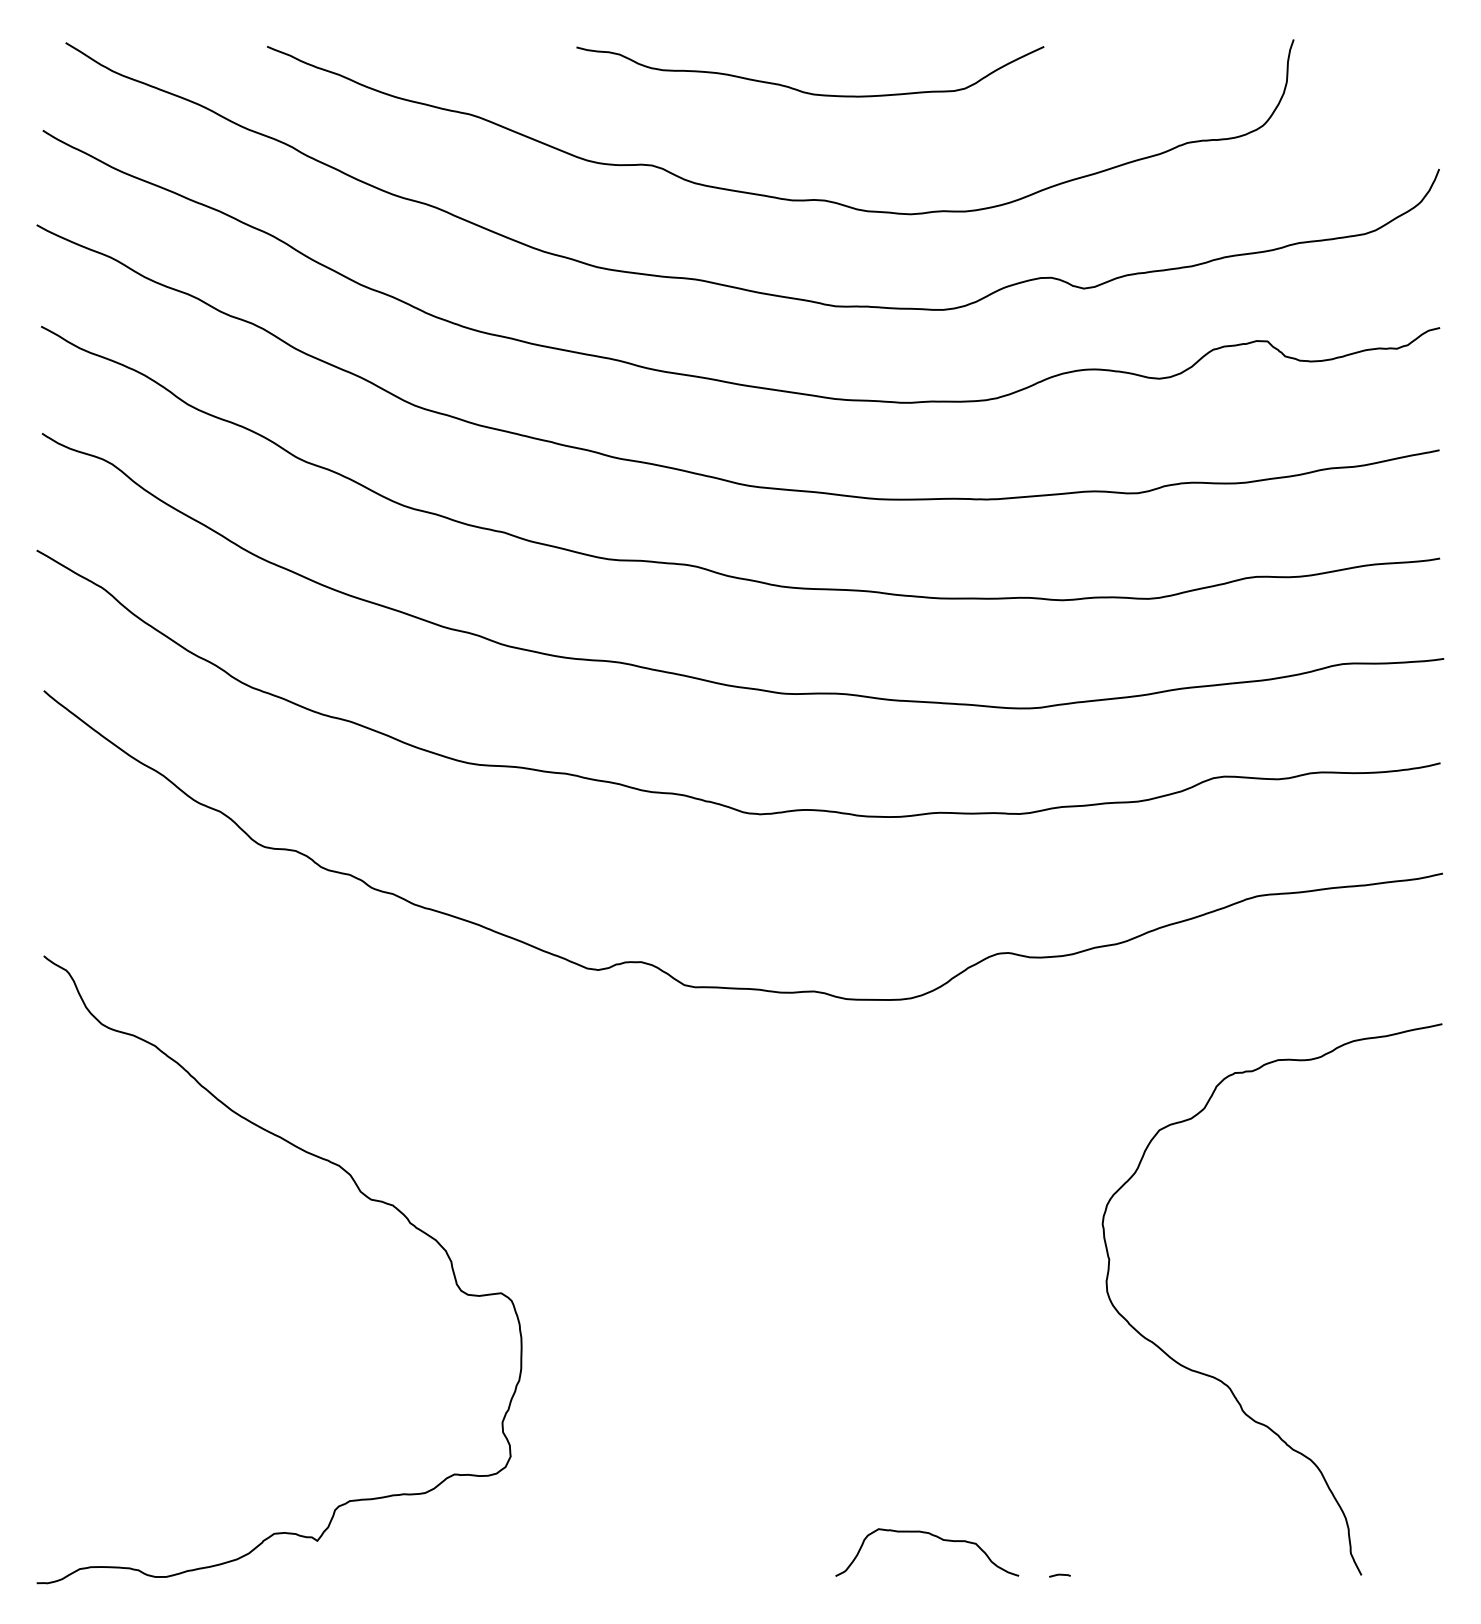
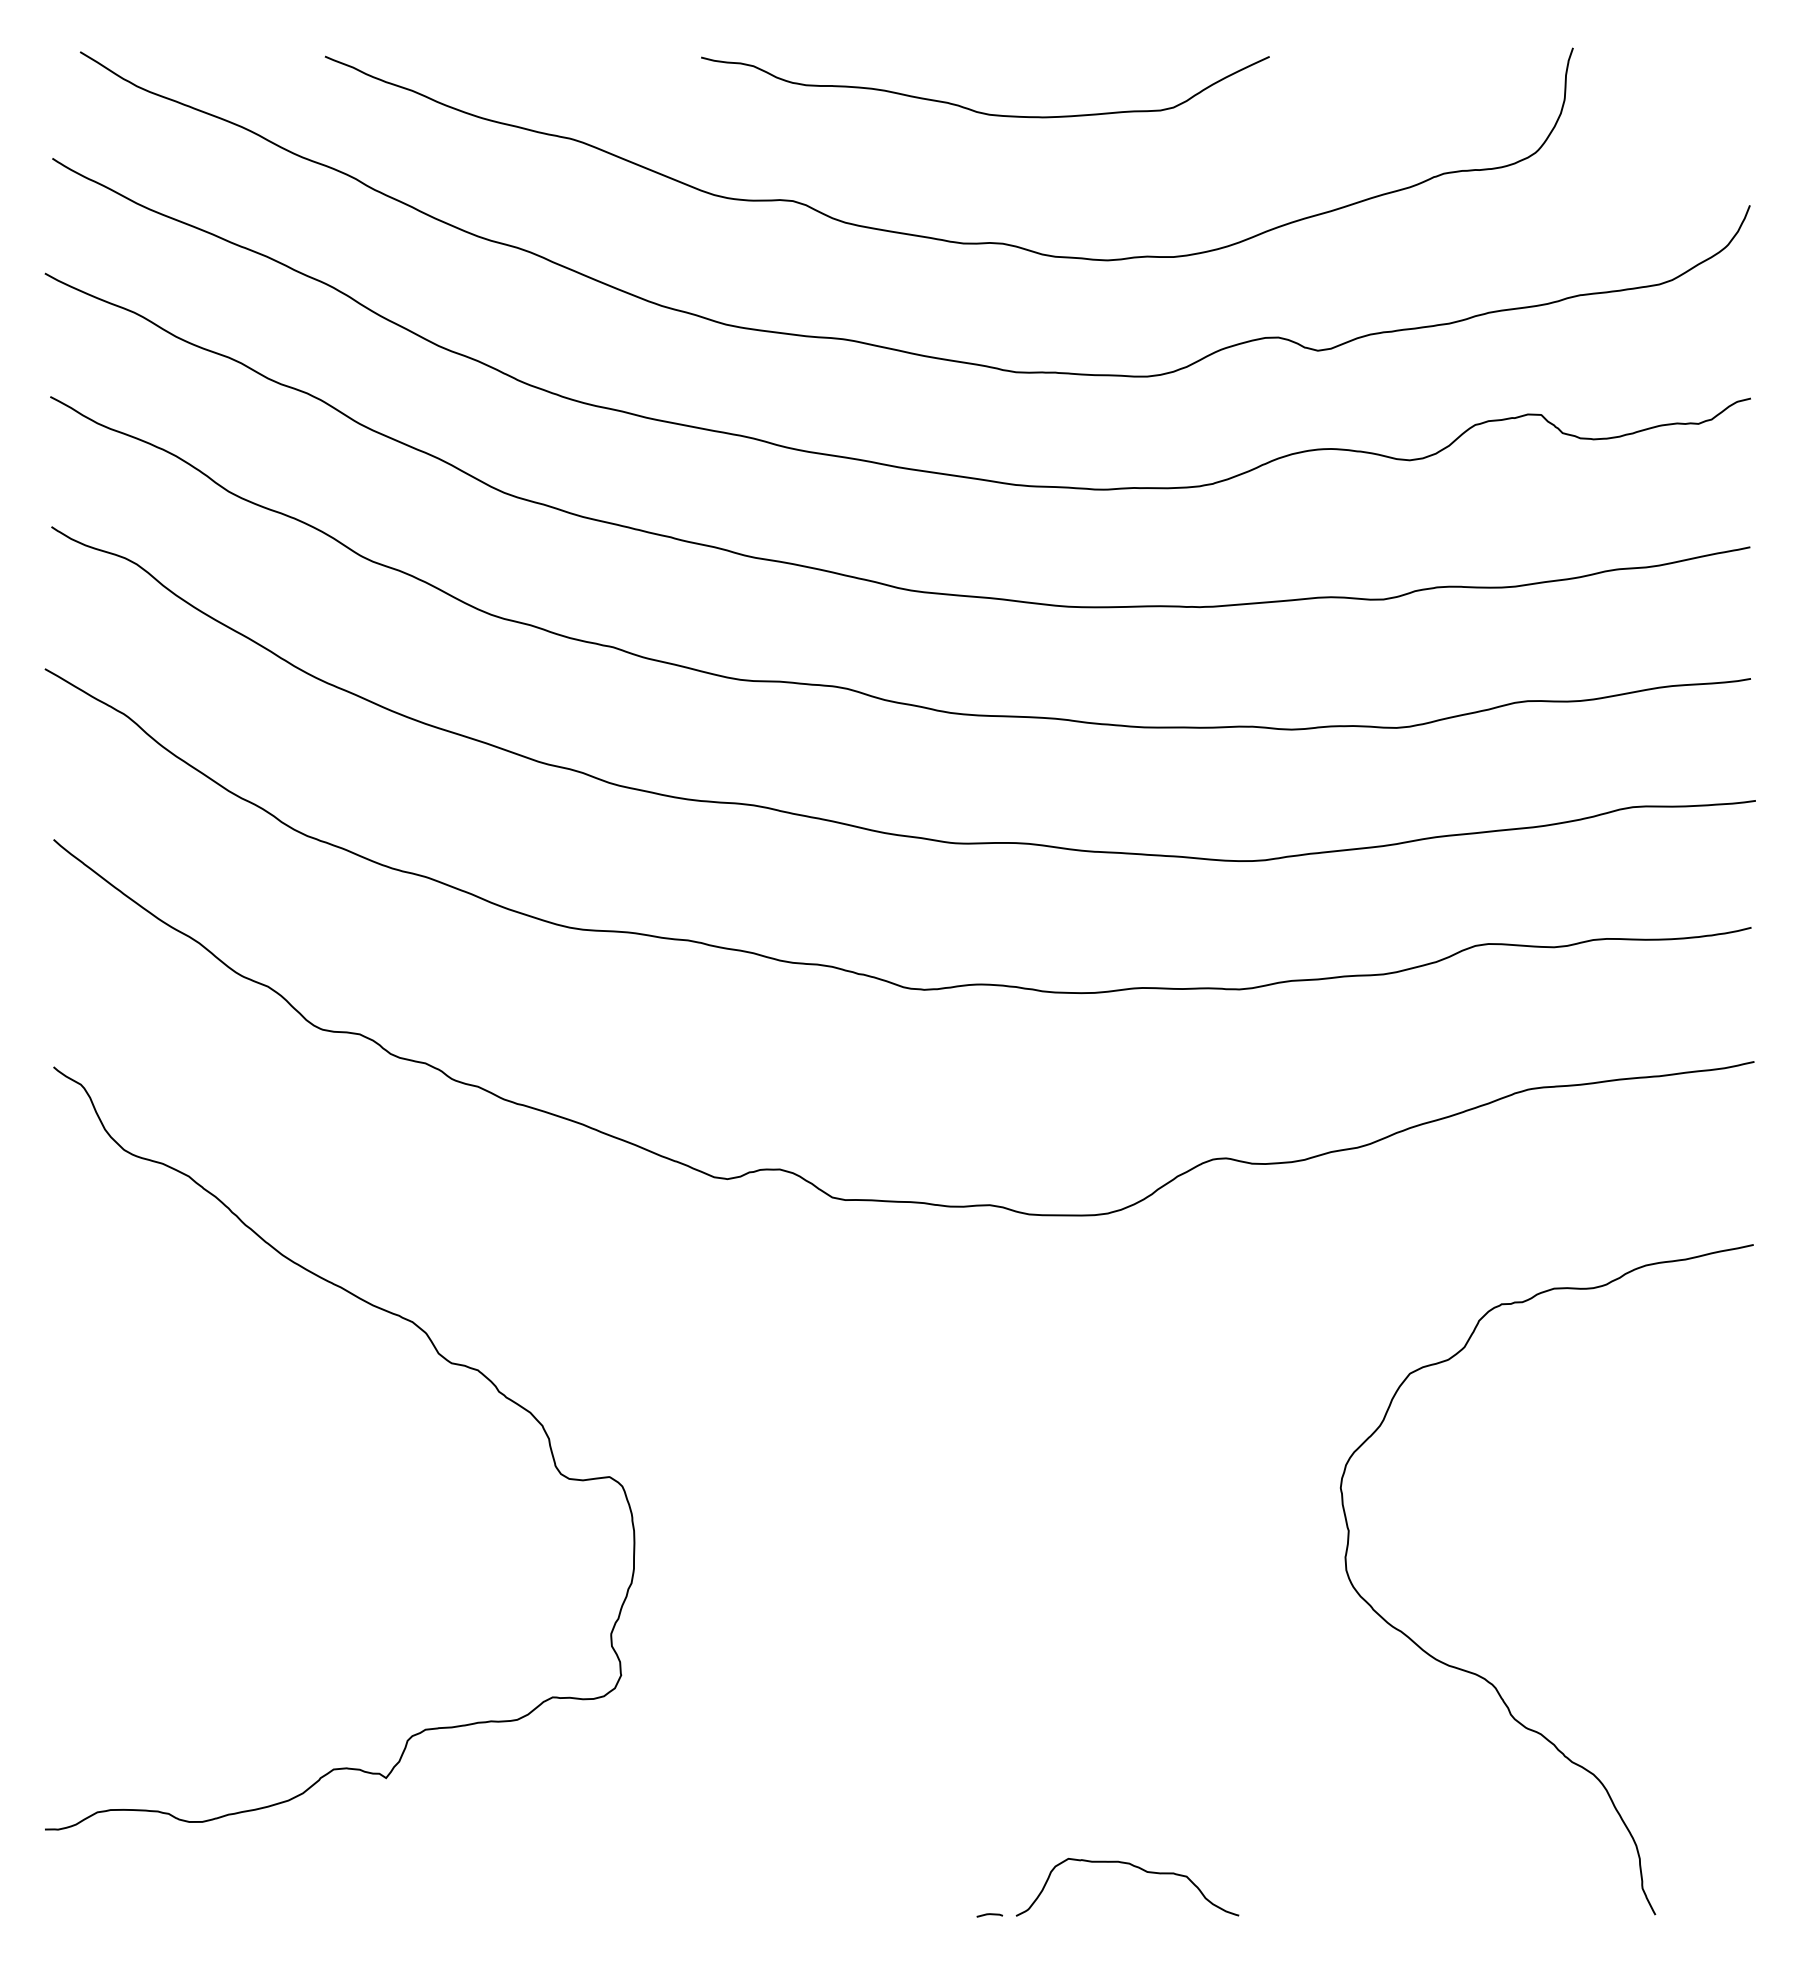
curve: (358, 1190) -> (436, 1352), moved
line: (1059, 1574) -> (989, 1914), moved

